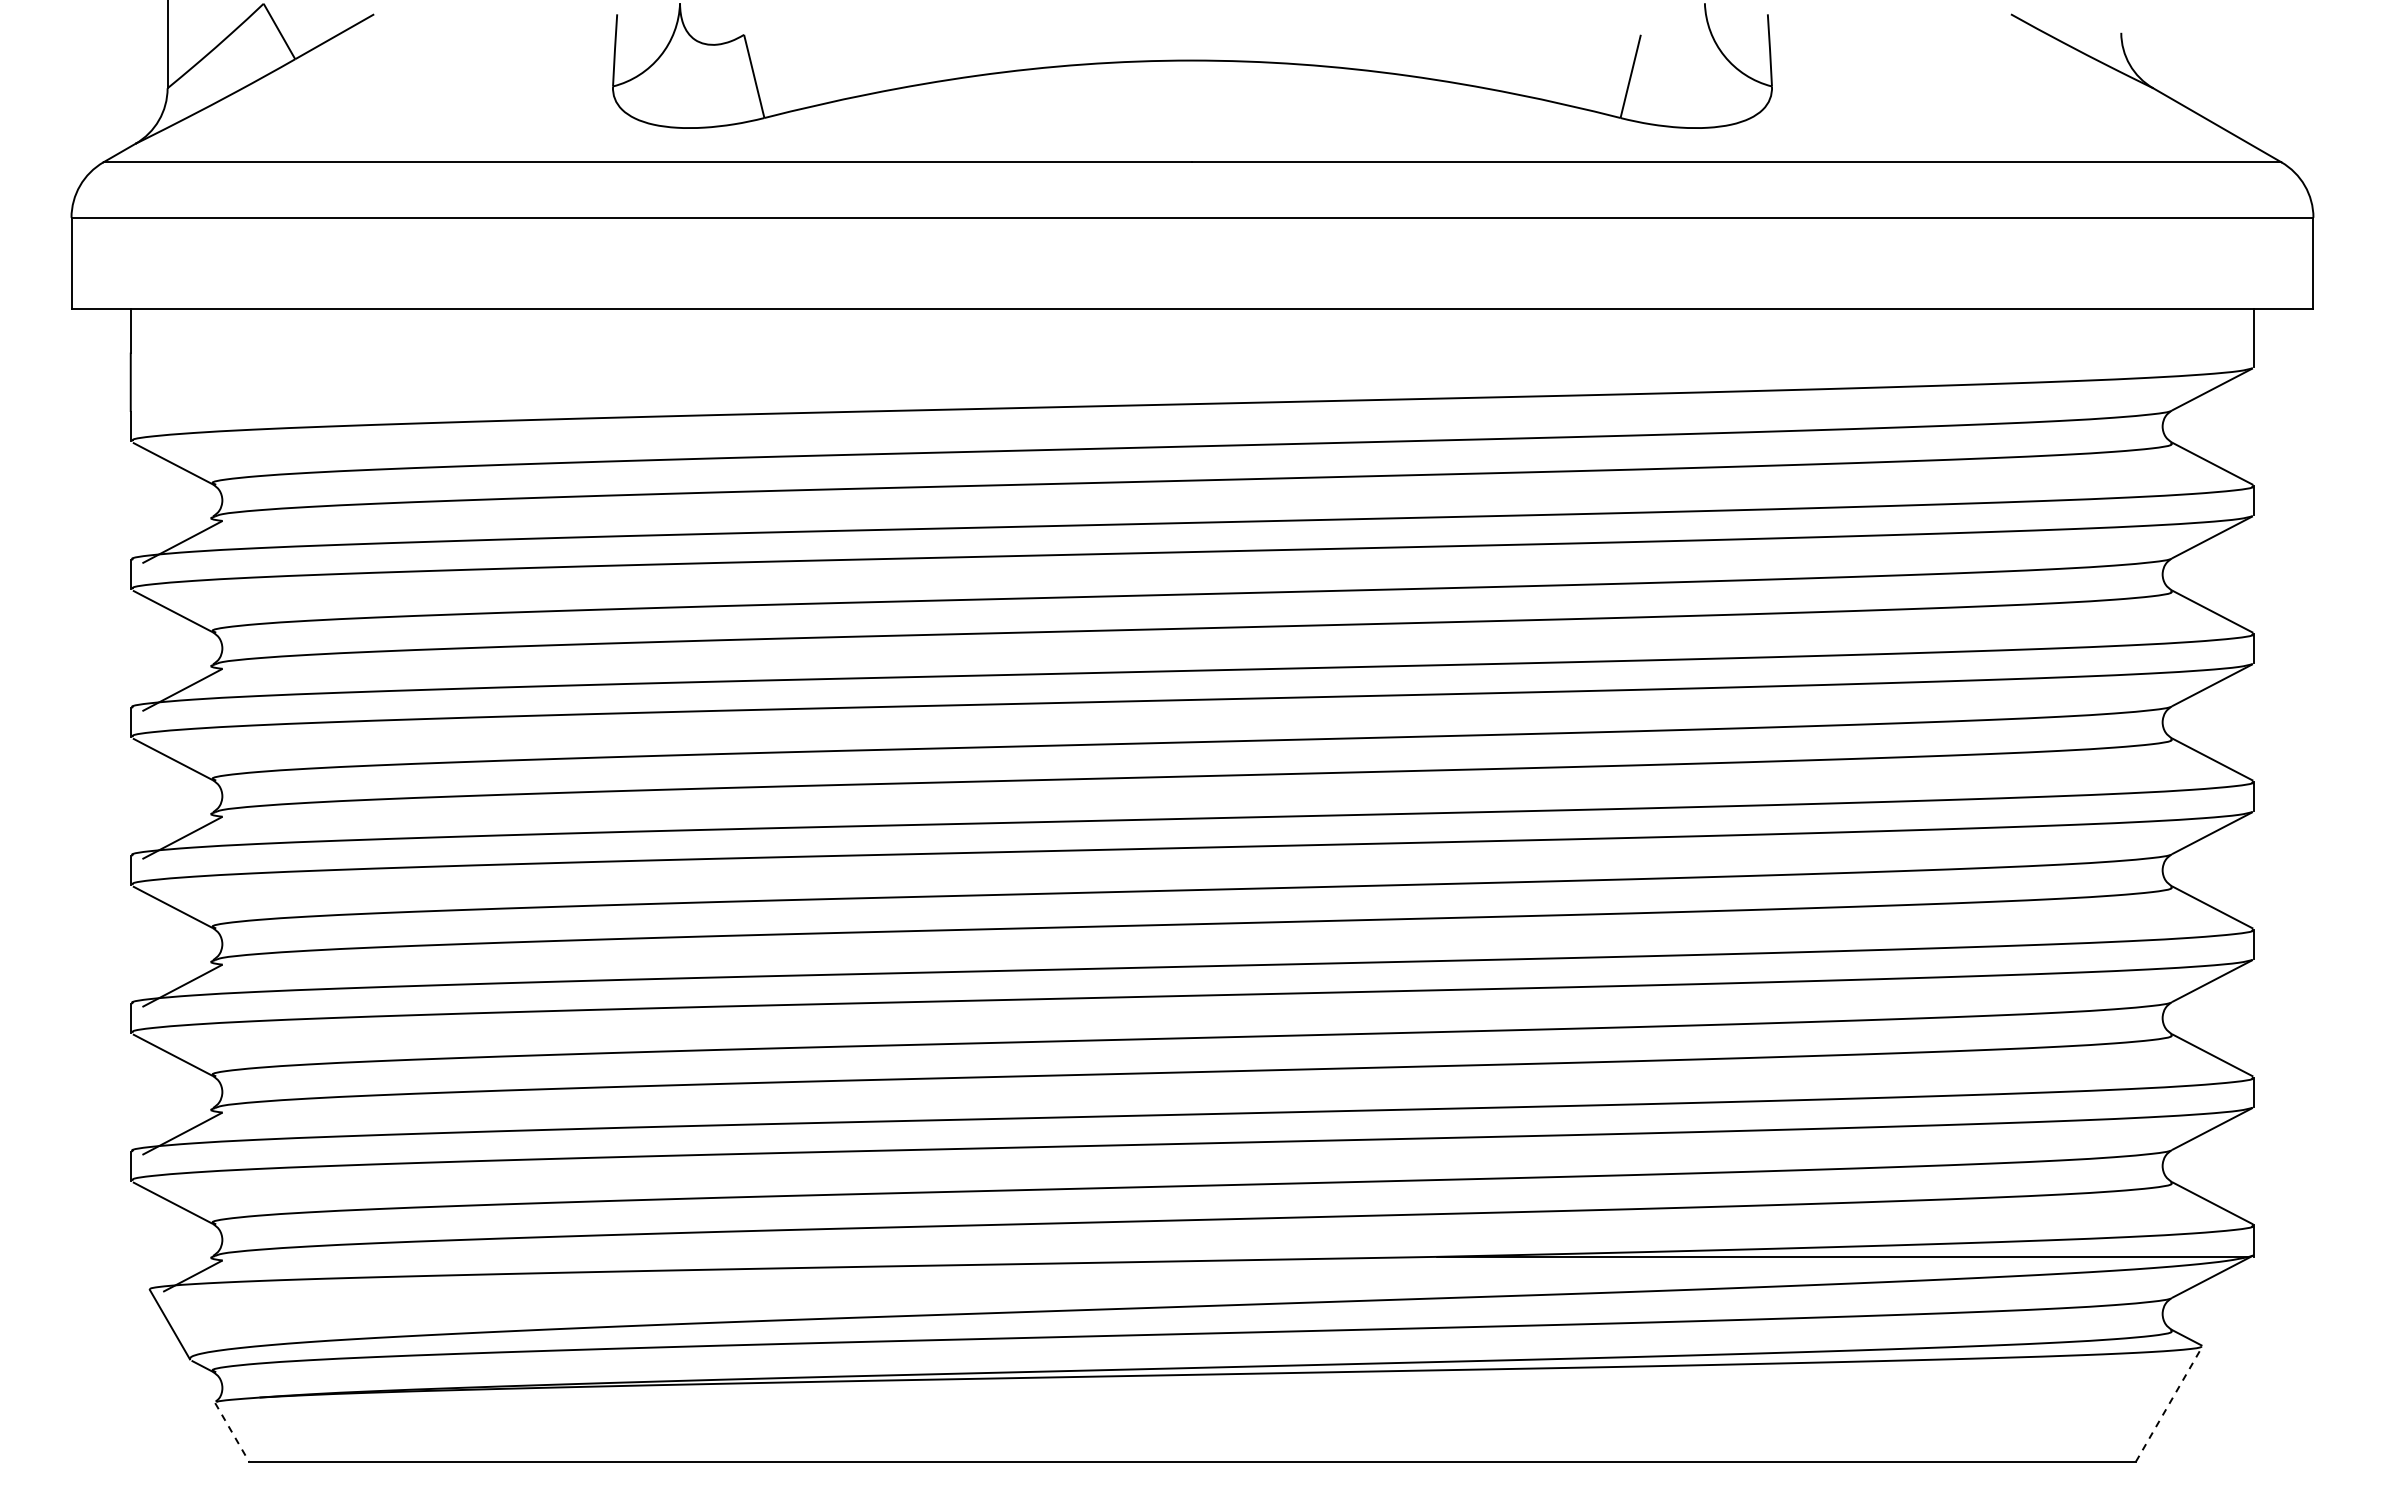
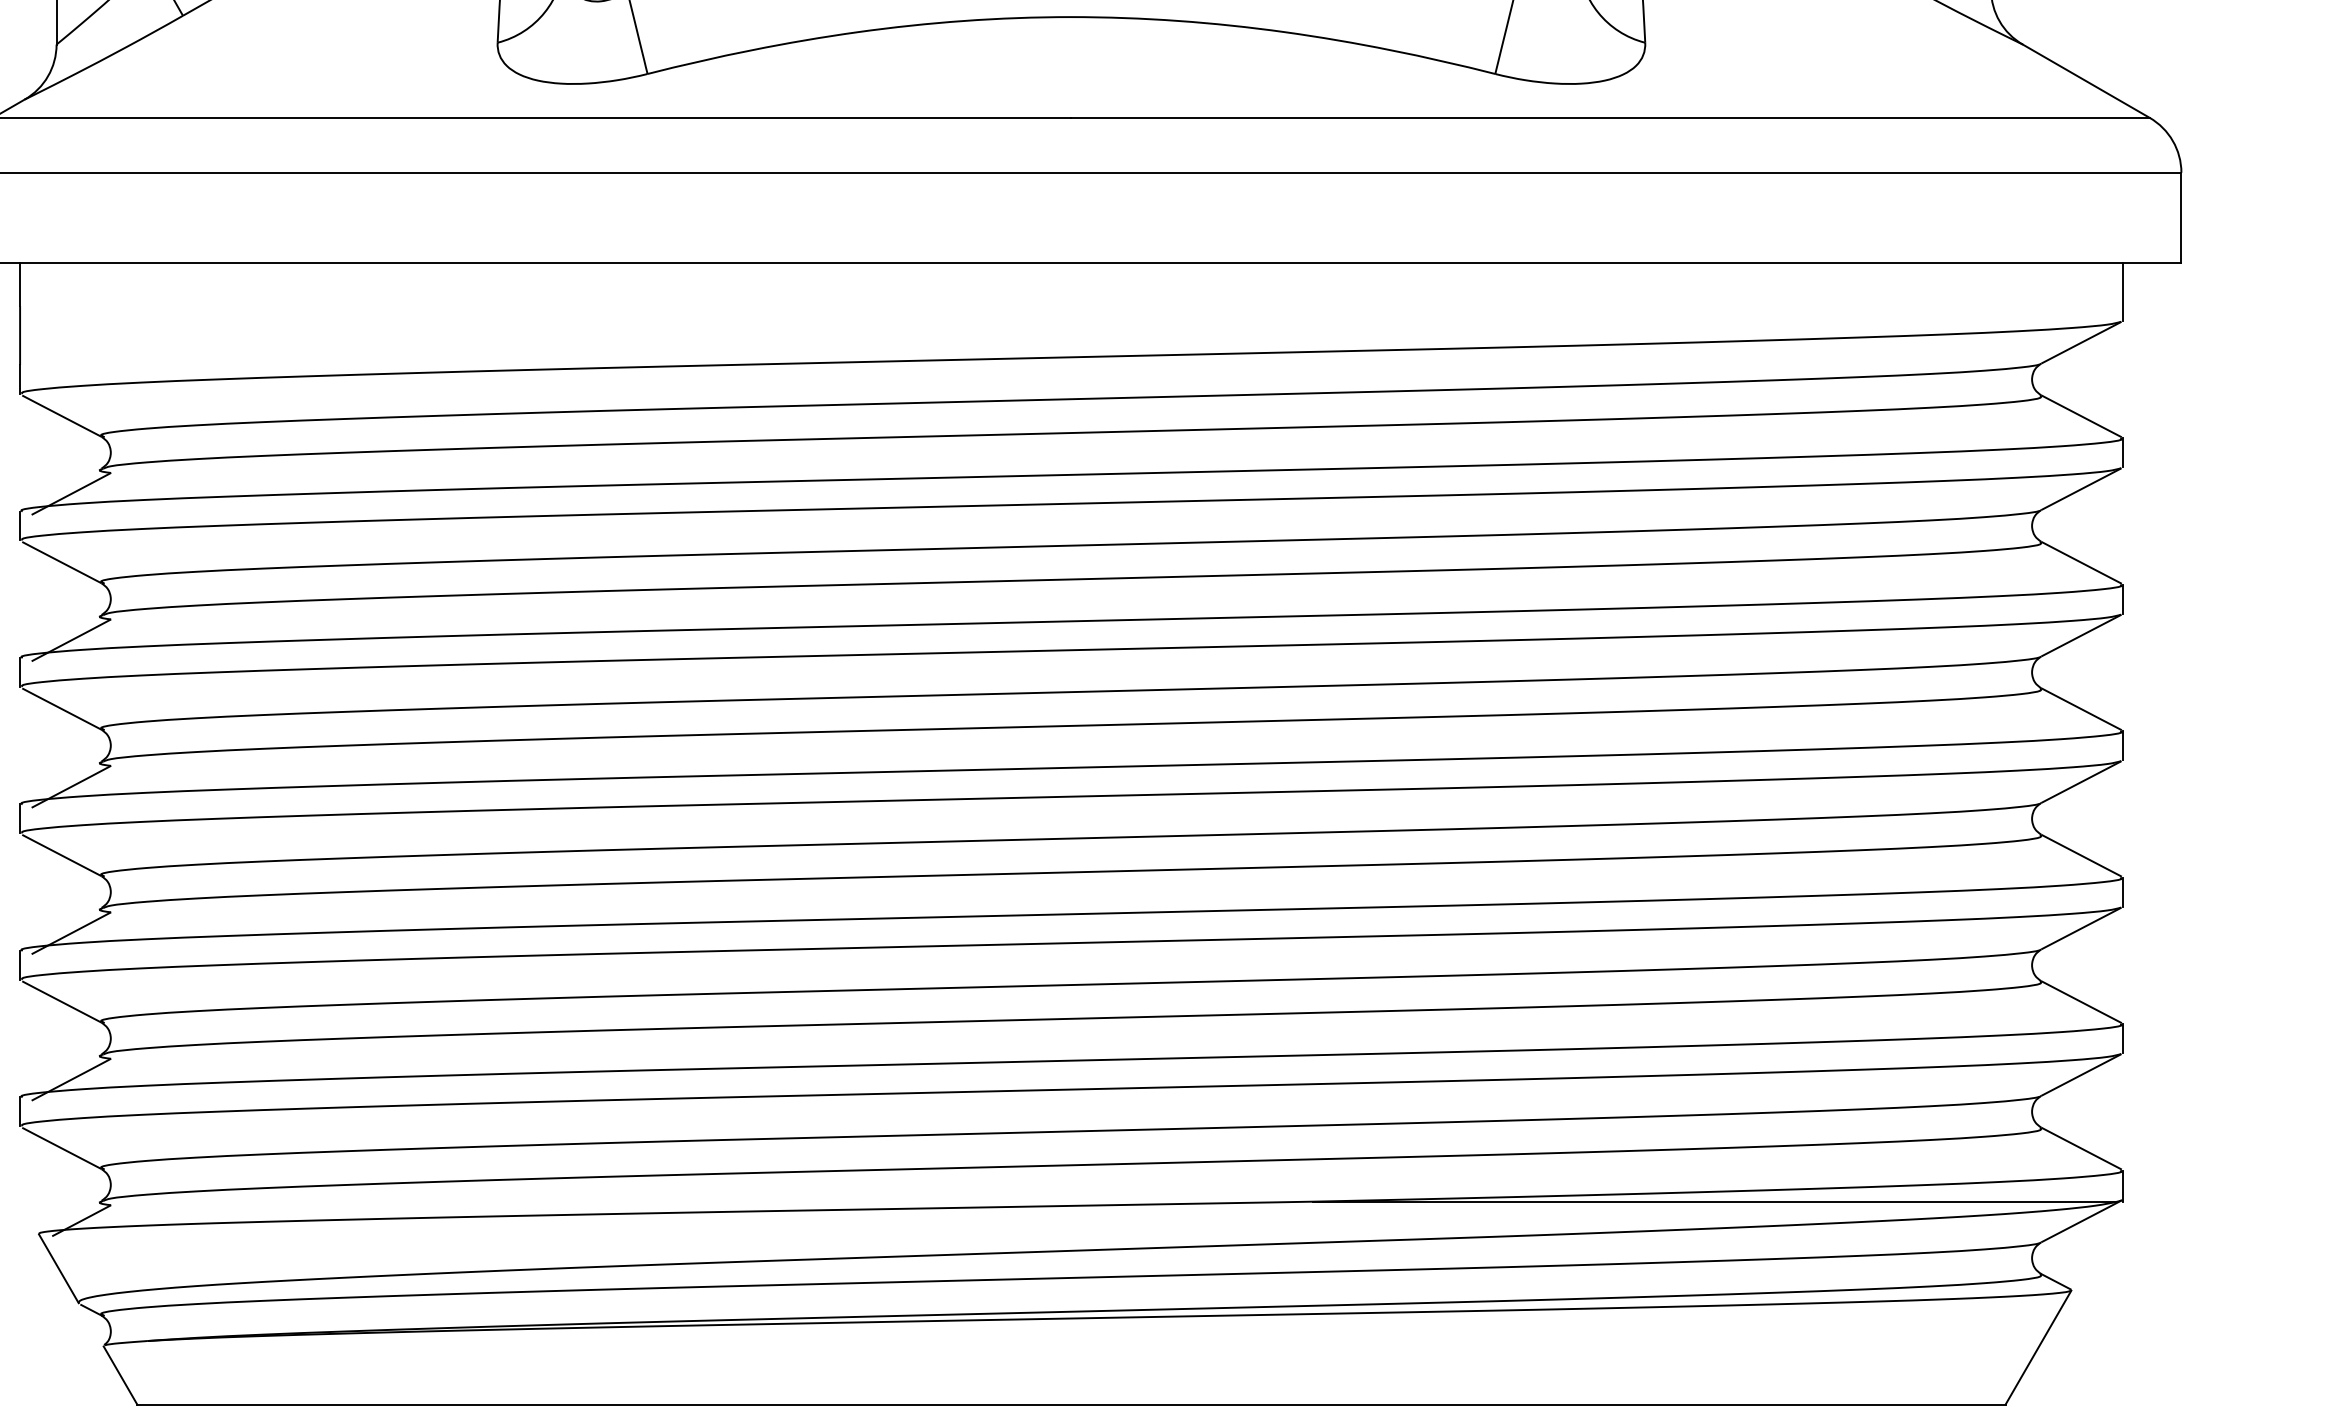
line: (2169, 1403) -> (2038, 1346), dashed -> solid
line: (232, 1432) -> (120, 1375), dashed -> solid

